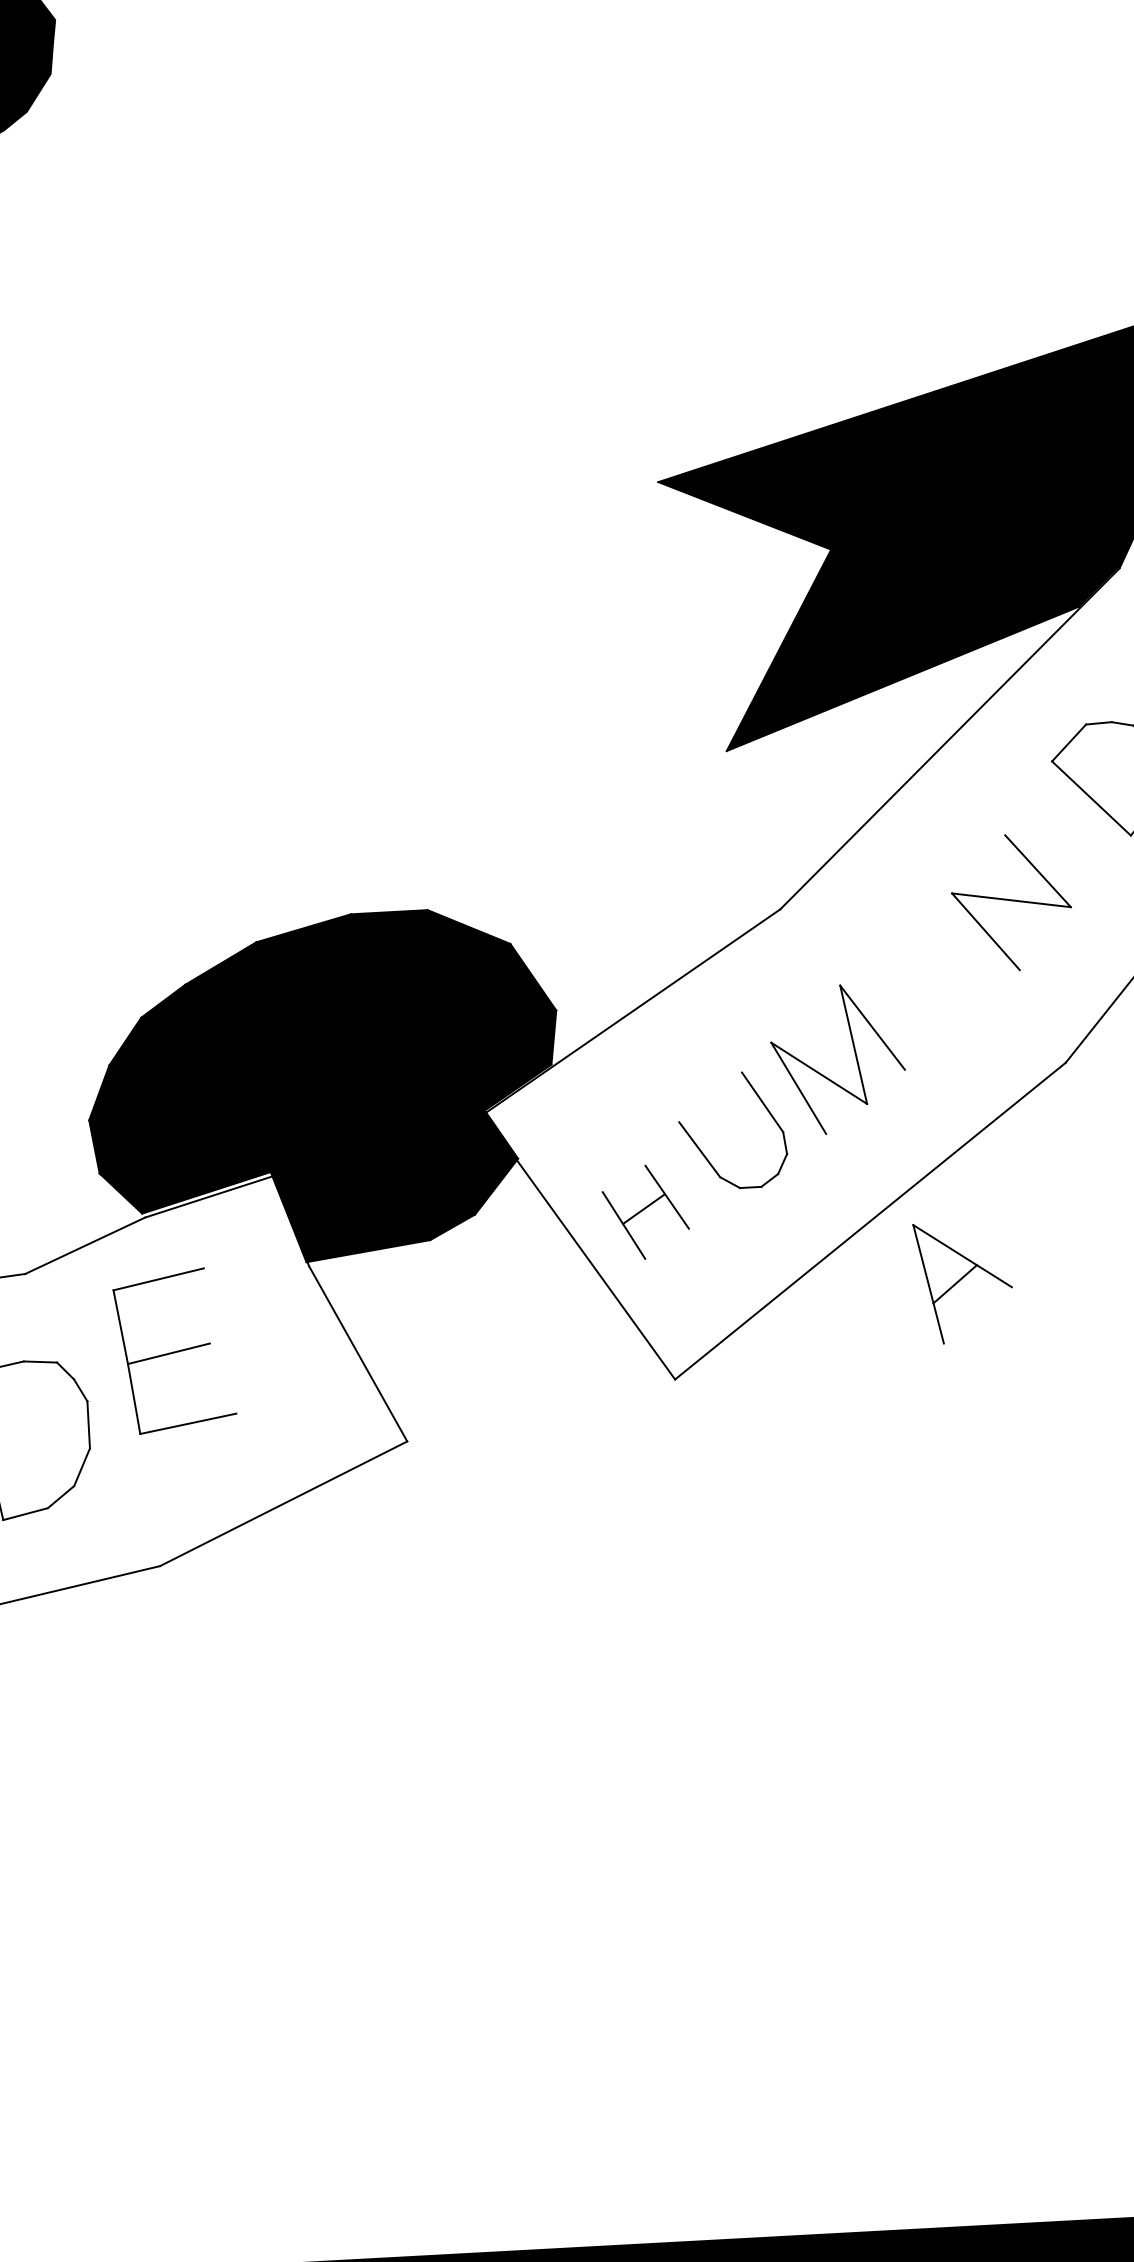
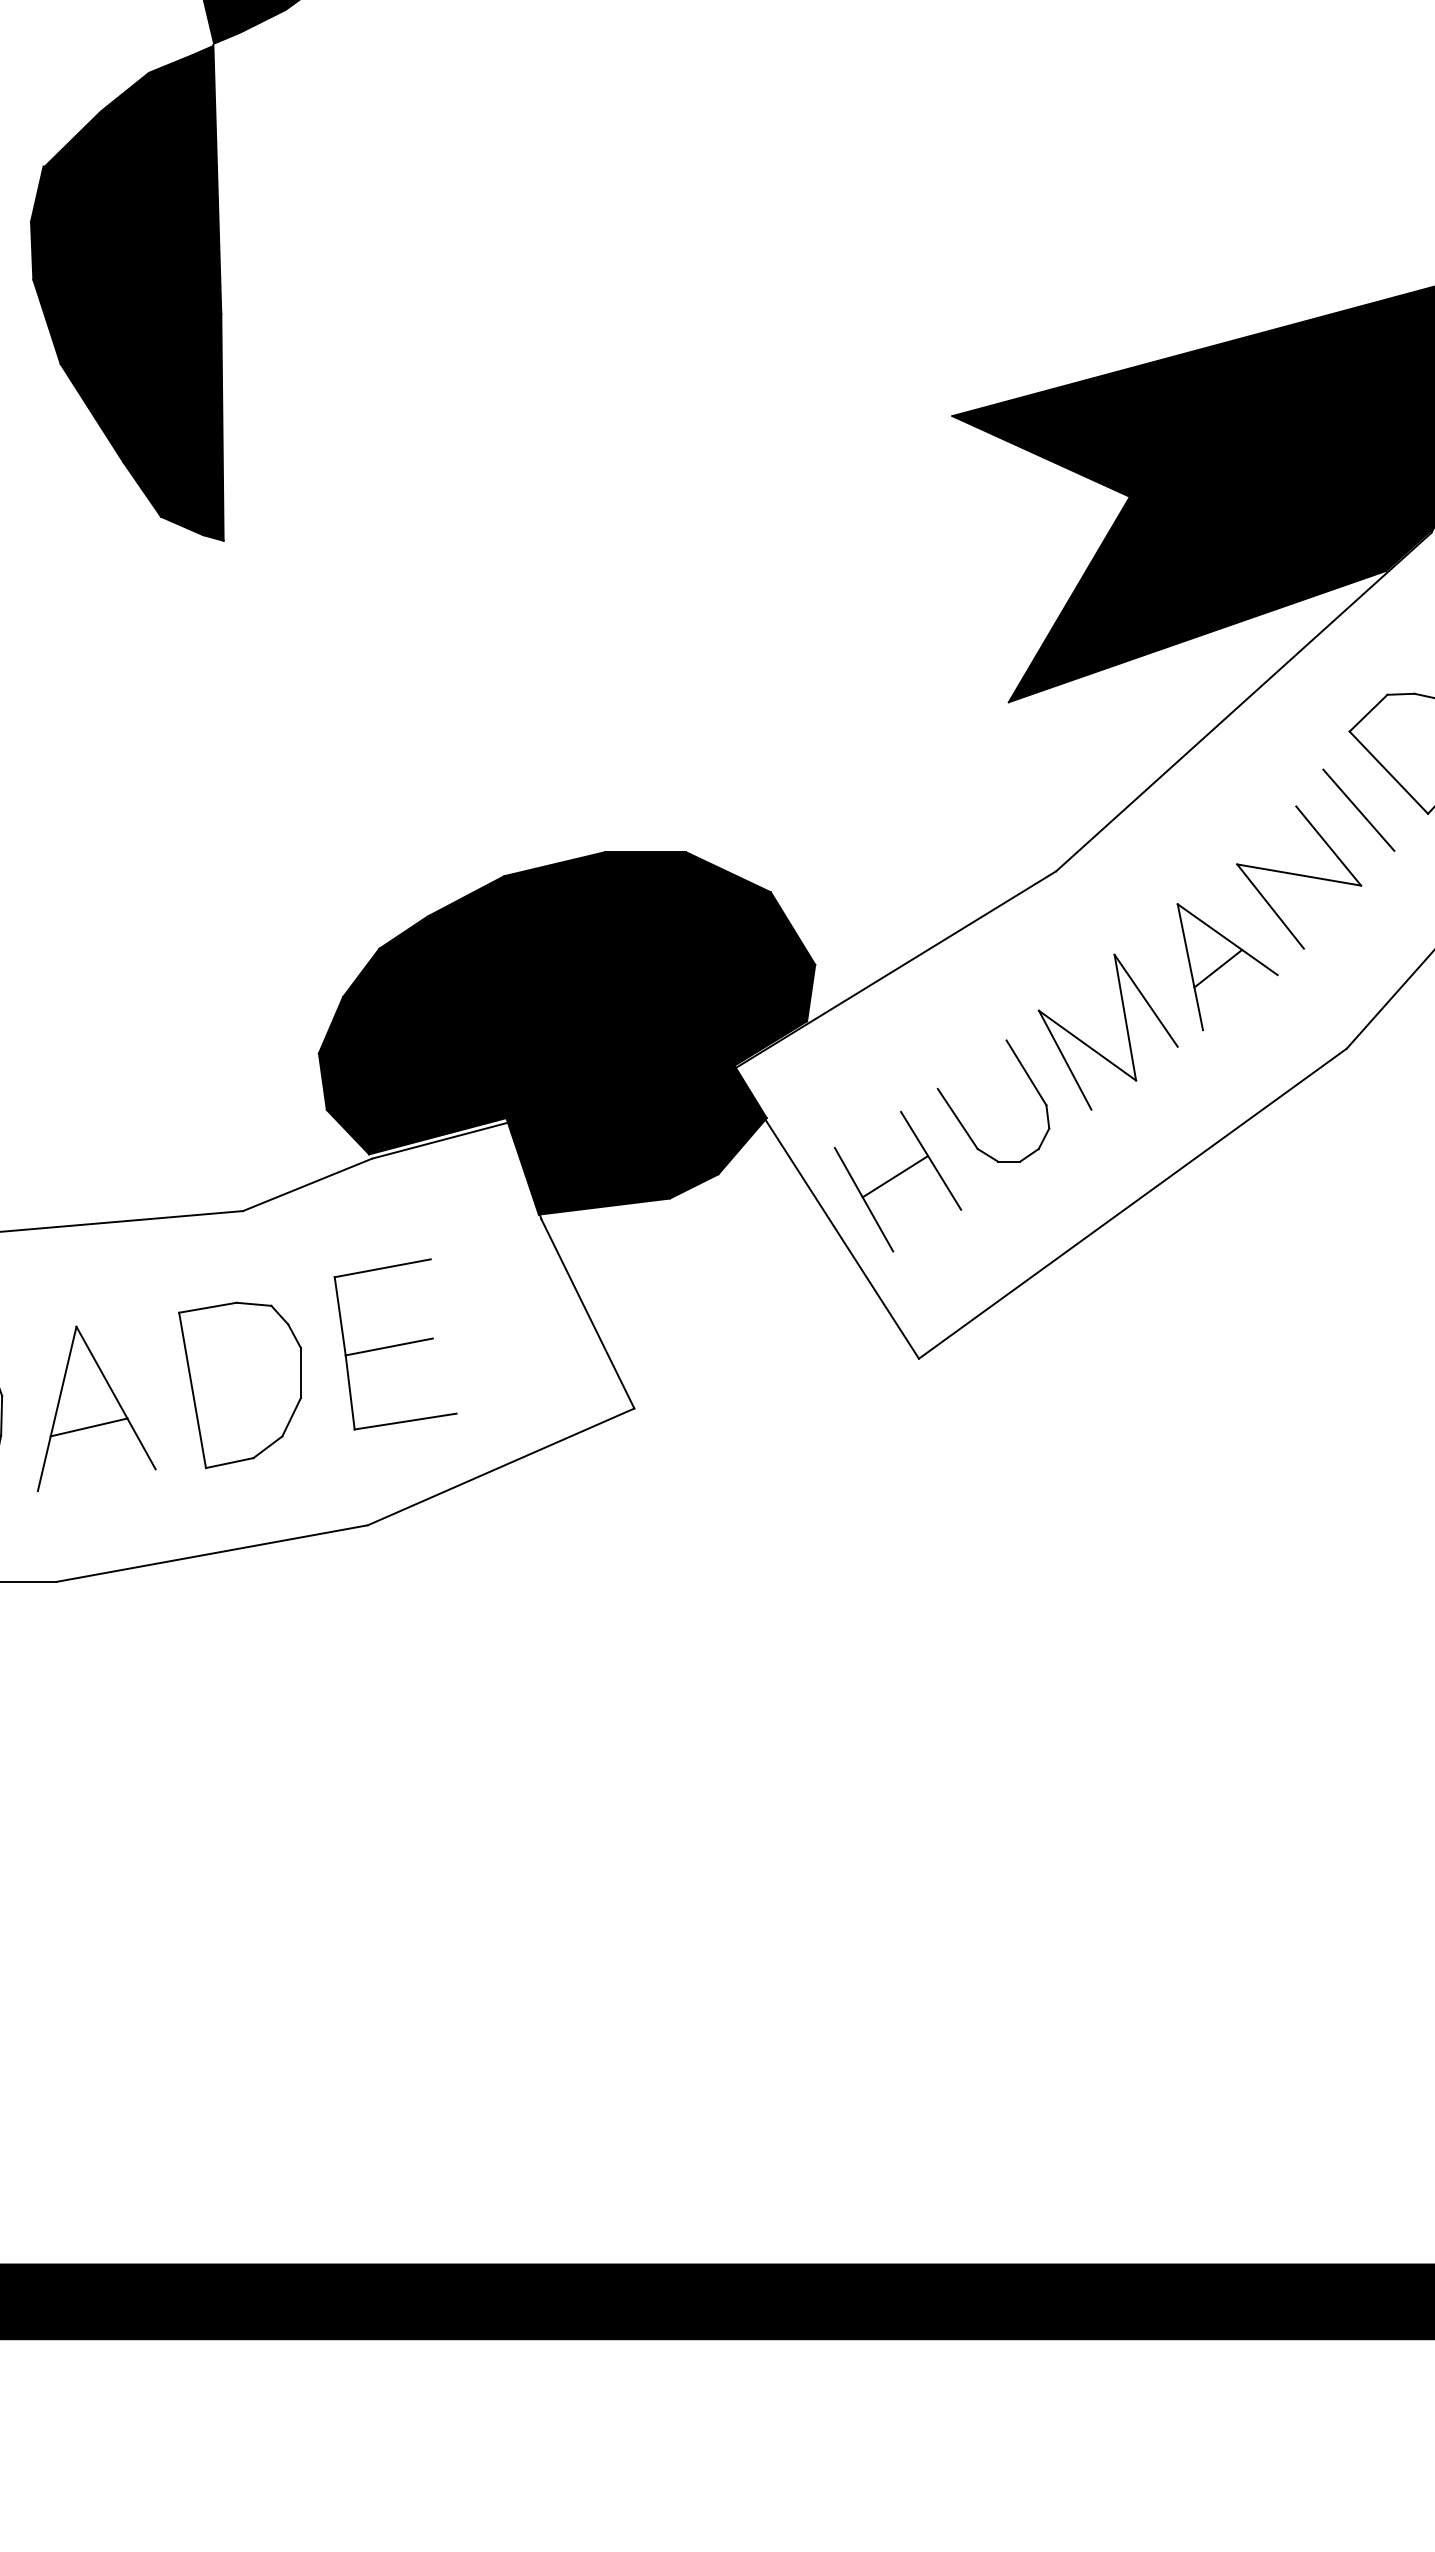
line: (1064, 834) -> (1358, 809), added
part: (645, 1212) -> (897, 1181), size x1.43
part: (963, 1282) -> (1227, 967), moved
part: (174, 1351) -> (395, 1344), moved

